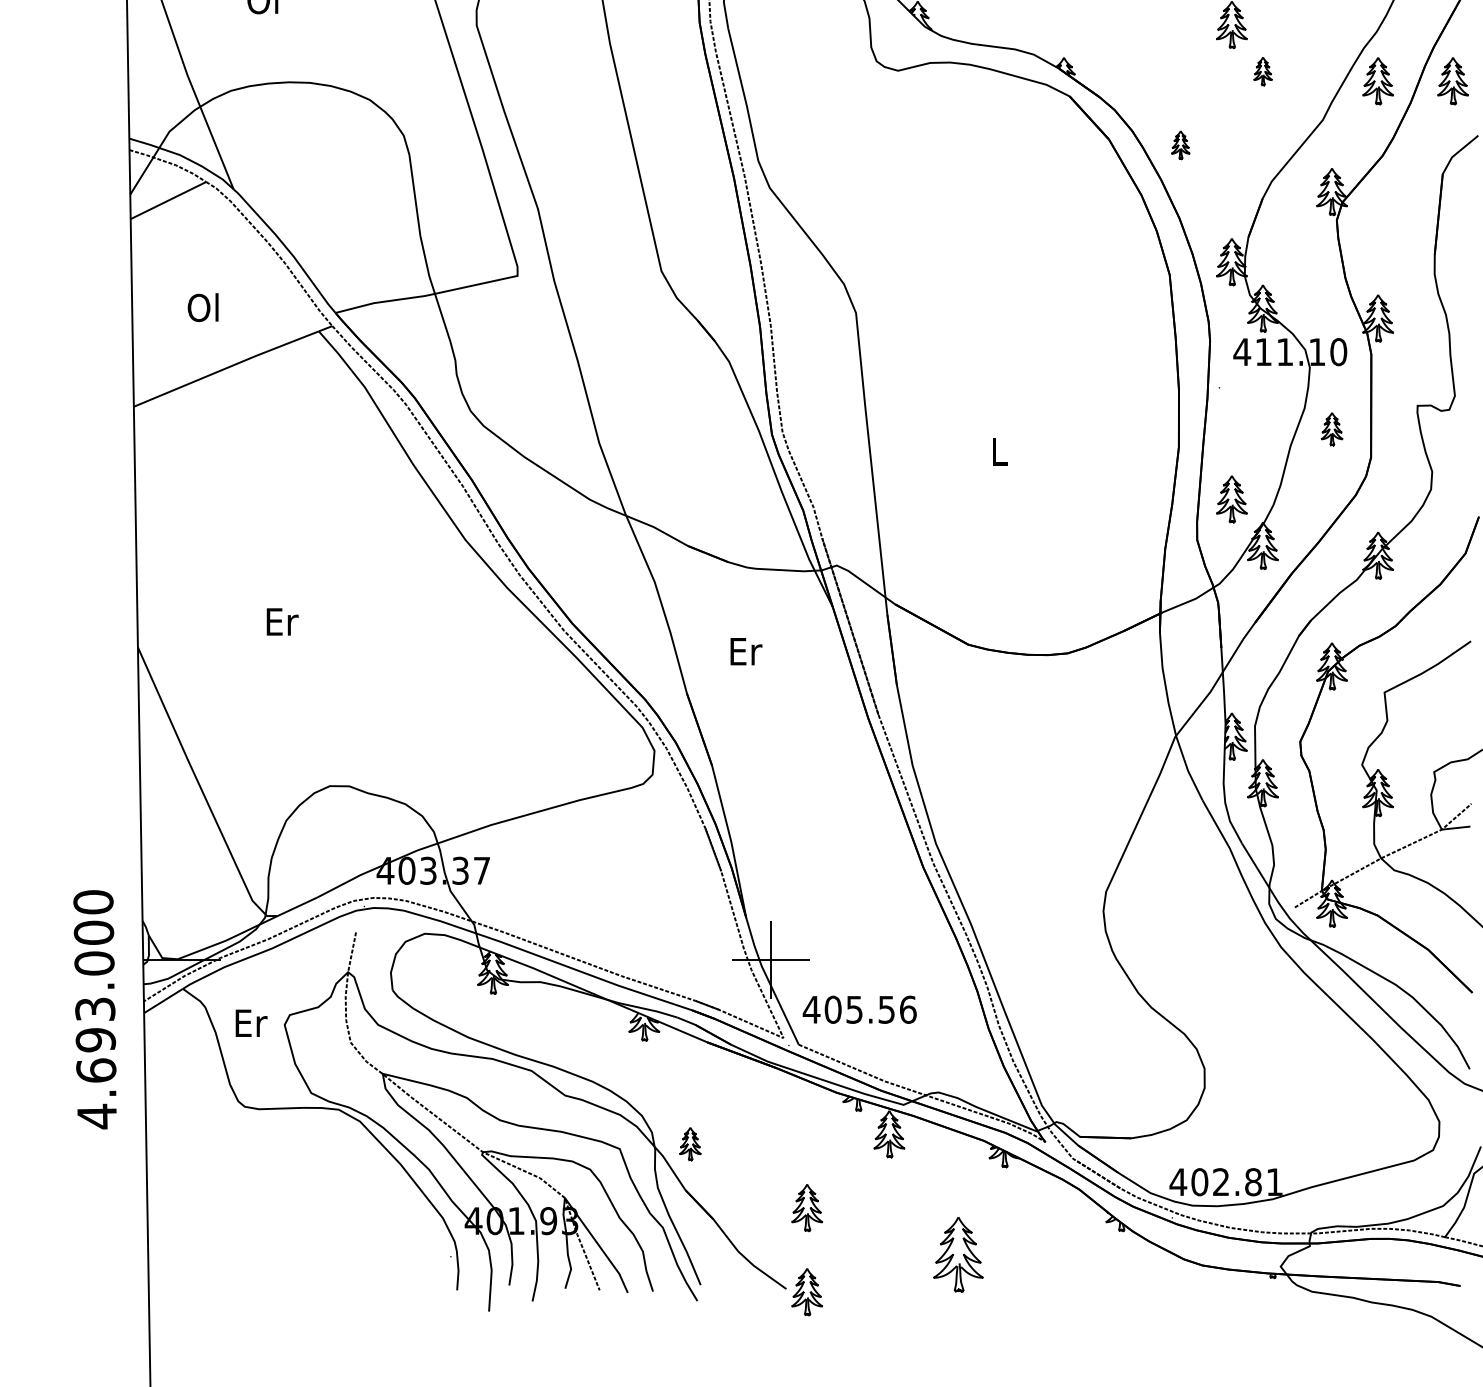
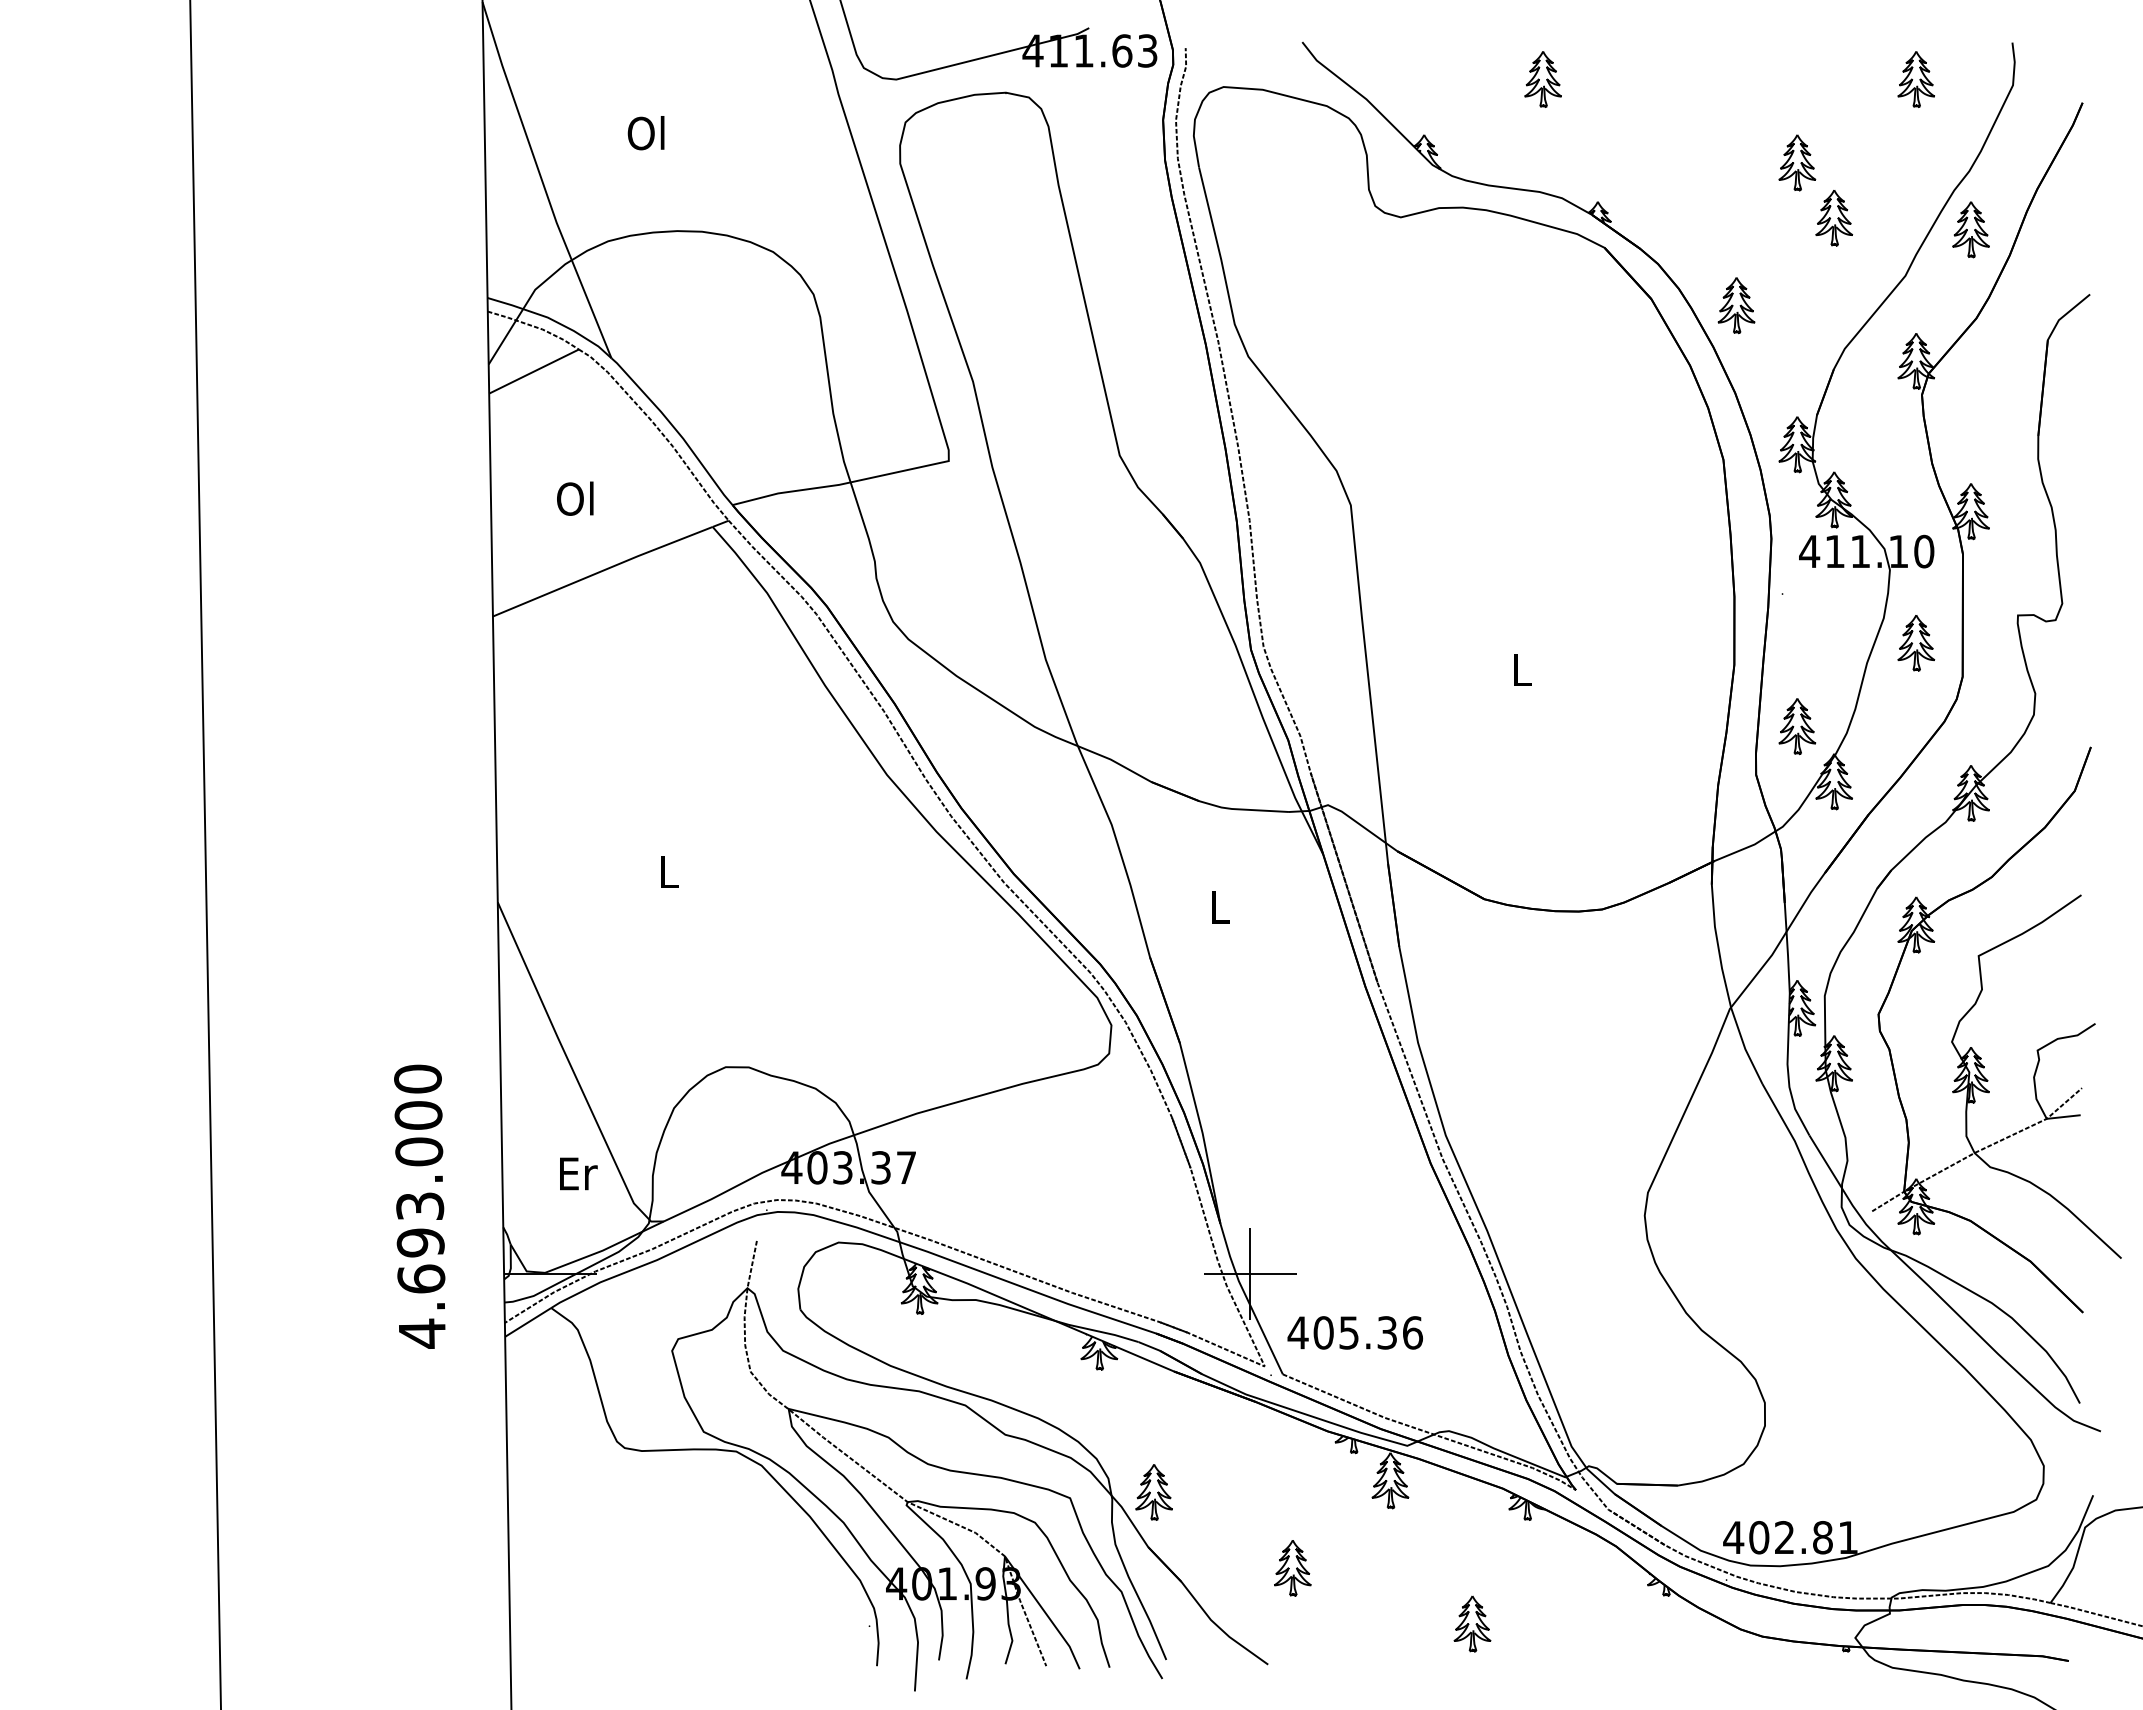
part: (1263, 71) -> (1834, 218), size x1.67
part: (1452, 80) -> (2059, 229), removed
part: (1180, 144) -> (1736, 305), size x1.67
part: (1332, 429) -> (1916, 643), size x1.43
text: (282, 622) -> (669, 872), Er -> L
text: (746, 651) -> (1220, 907), Er -> L
text: (94, 1009) -> (419, 1206), moved
text: (886, 1009) -> (1387, 1332), 405.56 -> 405.36
text: (251, 1022) -> (578, 1173), moved
part: (689, 1144) -> (1153, 1492), size x1.43
part: (958, 1254) -> (1472, 1623), size x0.62
part: (806, 1292) -> (1292, 1668), removed

